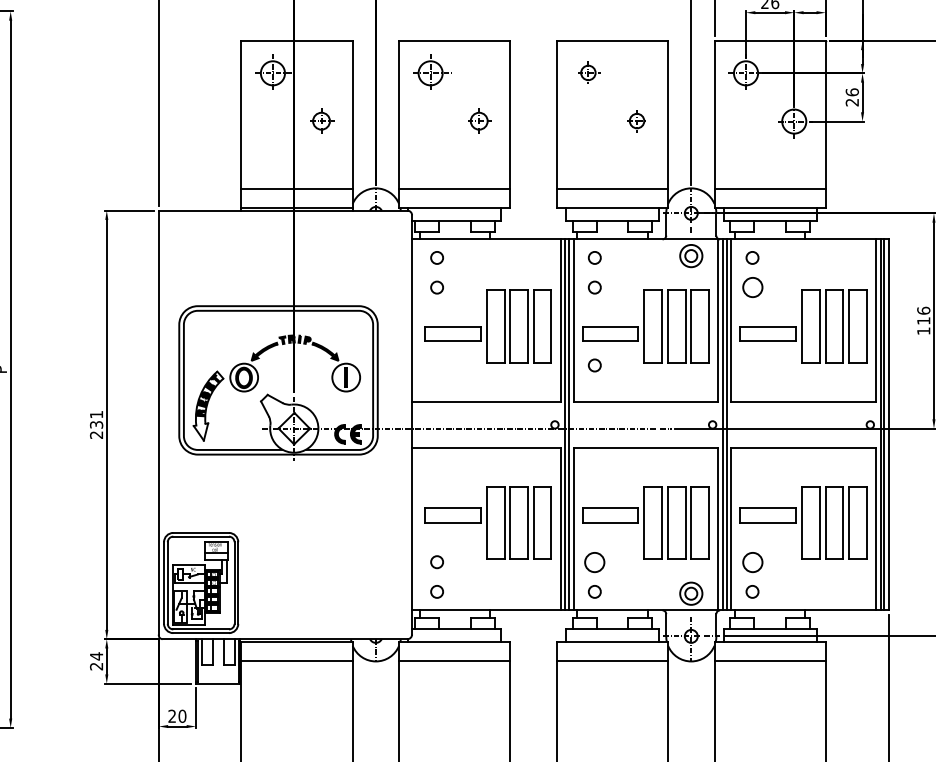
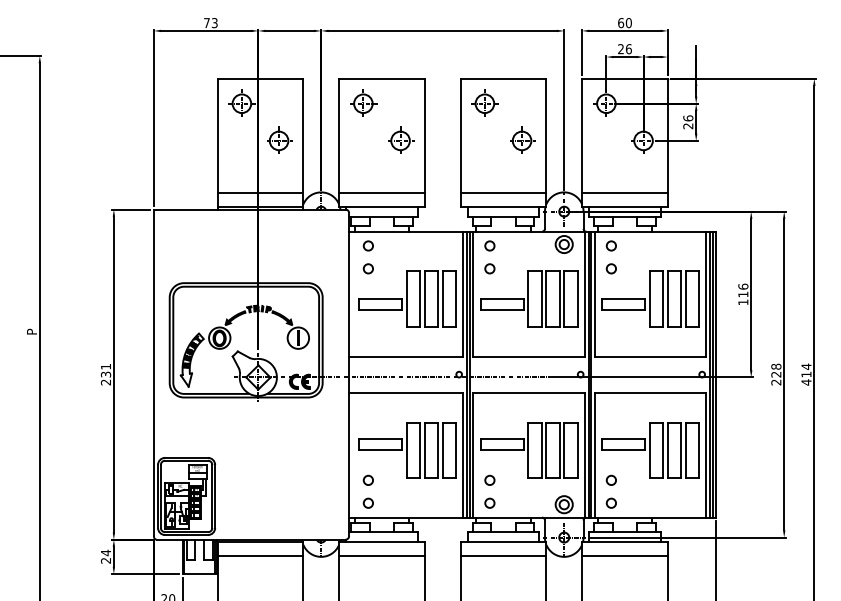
part: (587, 71) -> (484, 102), size x1.67
part: (321, 119) -> (279, 139), size x1.43
part: (480, 119) -> (401, 139), size x1.43
part: (637, 119) -> (522, 139), size x1.67
circle: (751, 287) -> (610, 268), size x0.62
circle: (594, 365) -> (489, 328), removed
circle: (594, 561) -> (489, 479), size x0.62
circle: (751, 561) -> (610, 479), size x0.62

